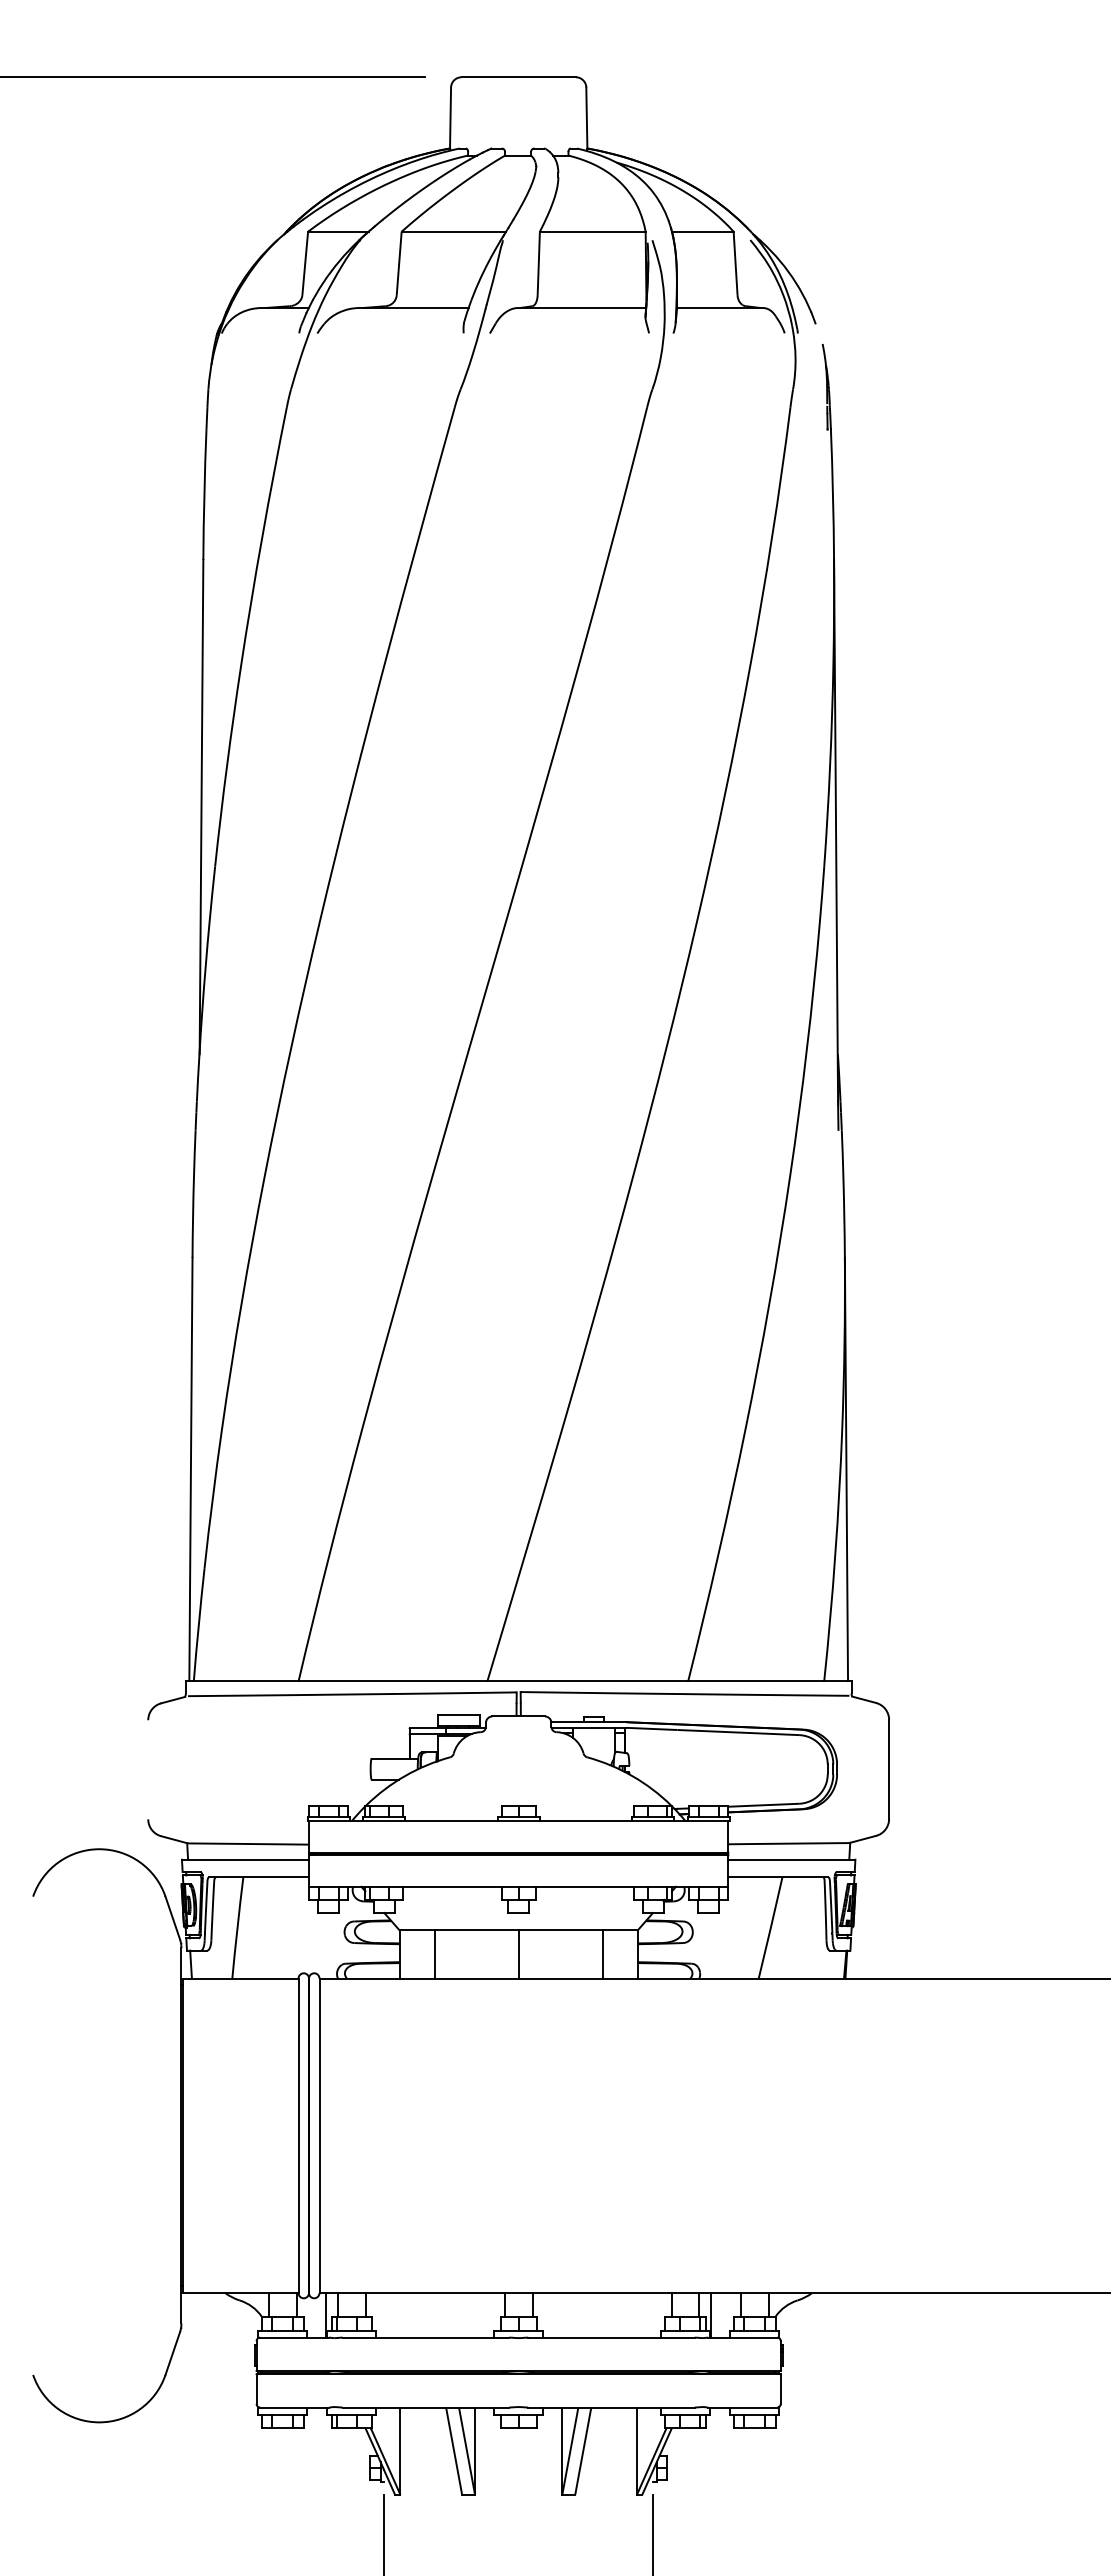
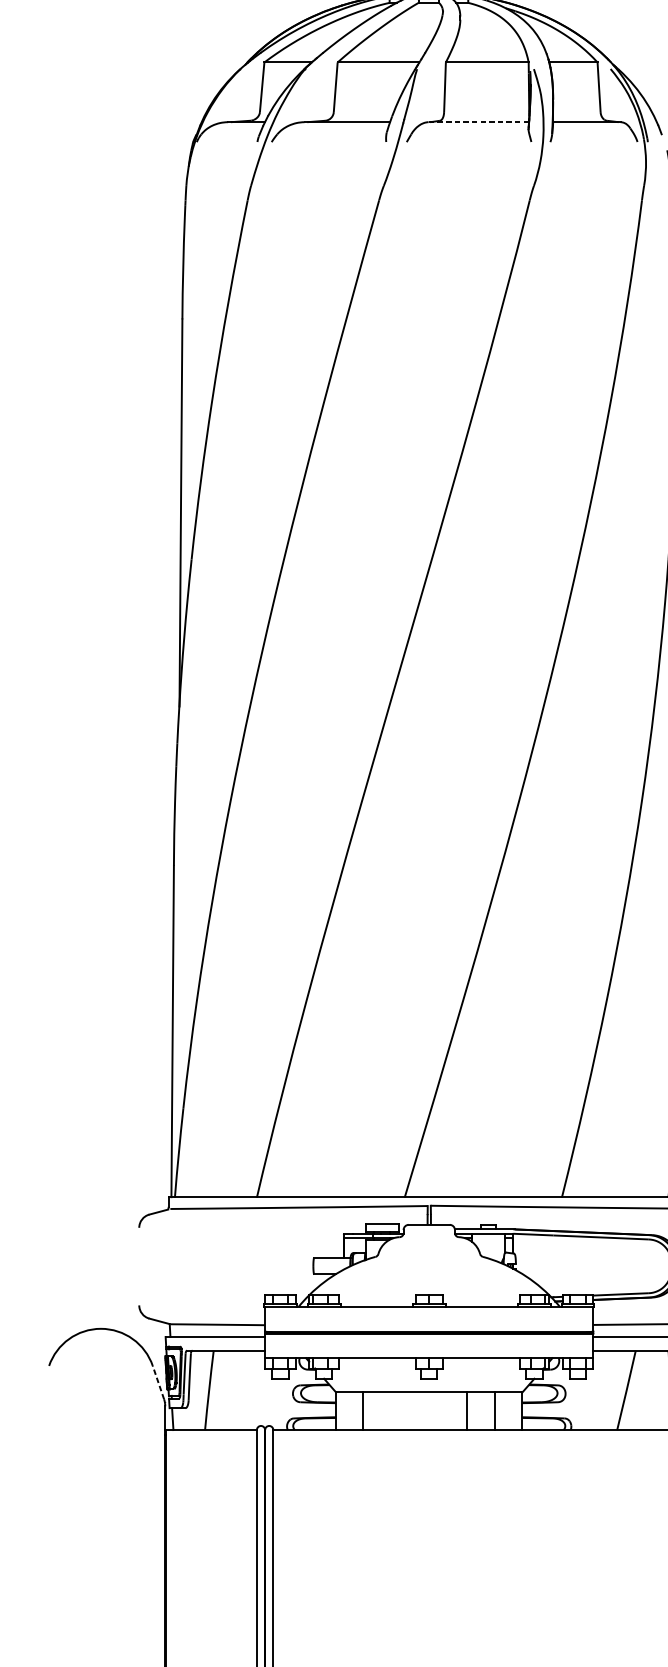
line: (581, 308) -> (478, 122), solid -> dashed
line: (172, 1917) -> (158, 1382), solid -> dashed
line: (518, 1954) -> (466, 1411), moved

